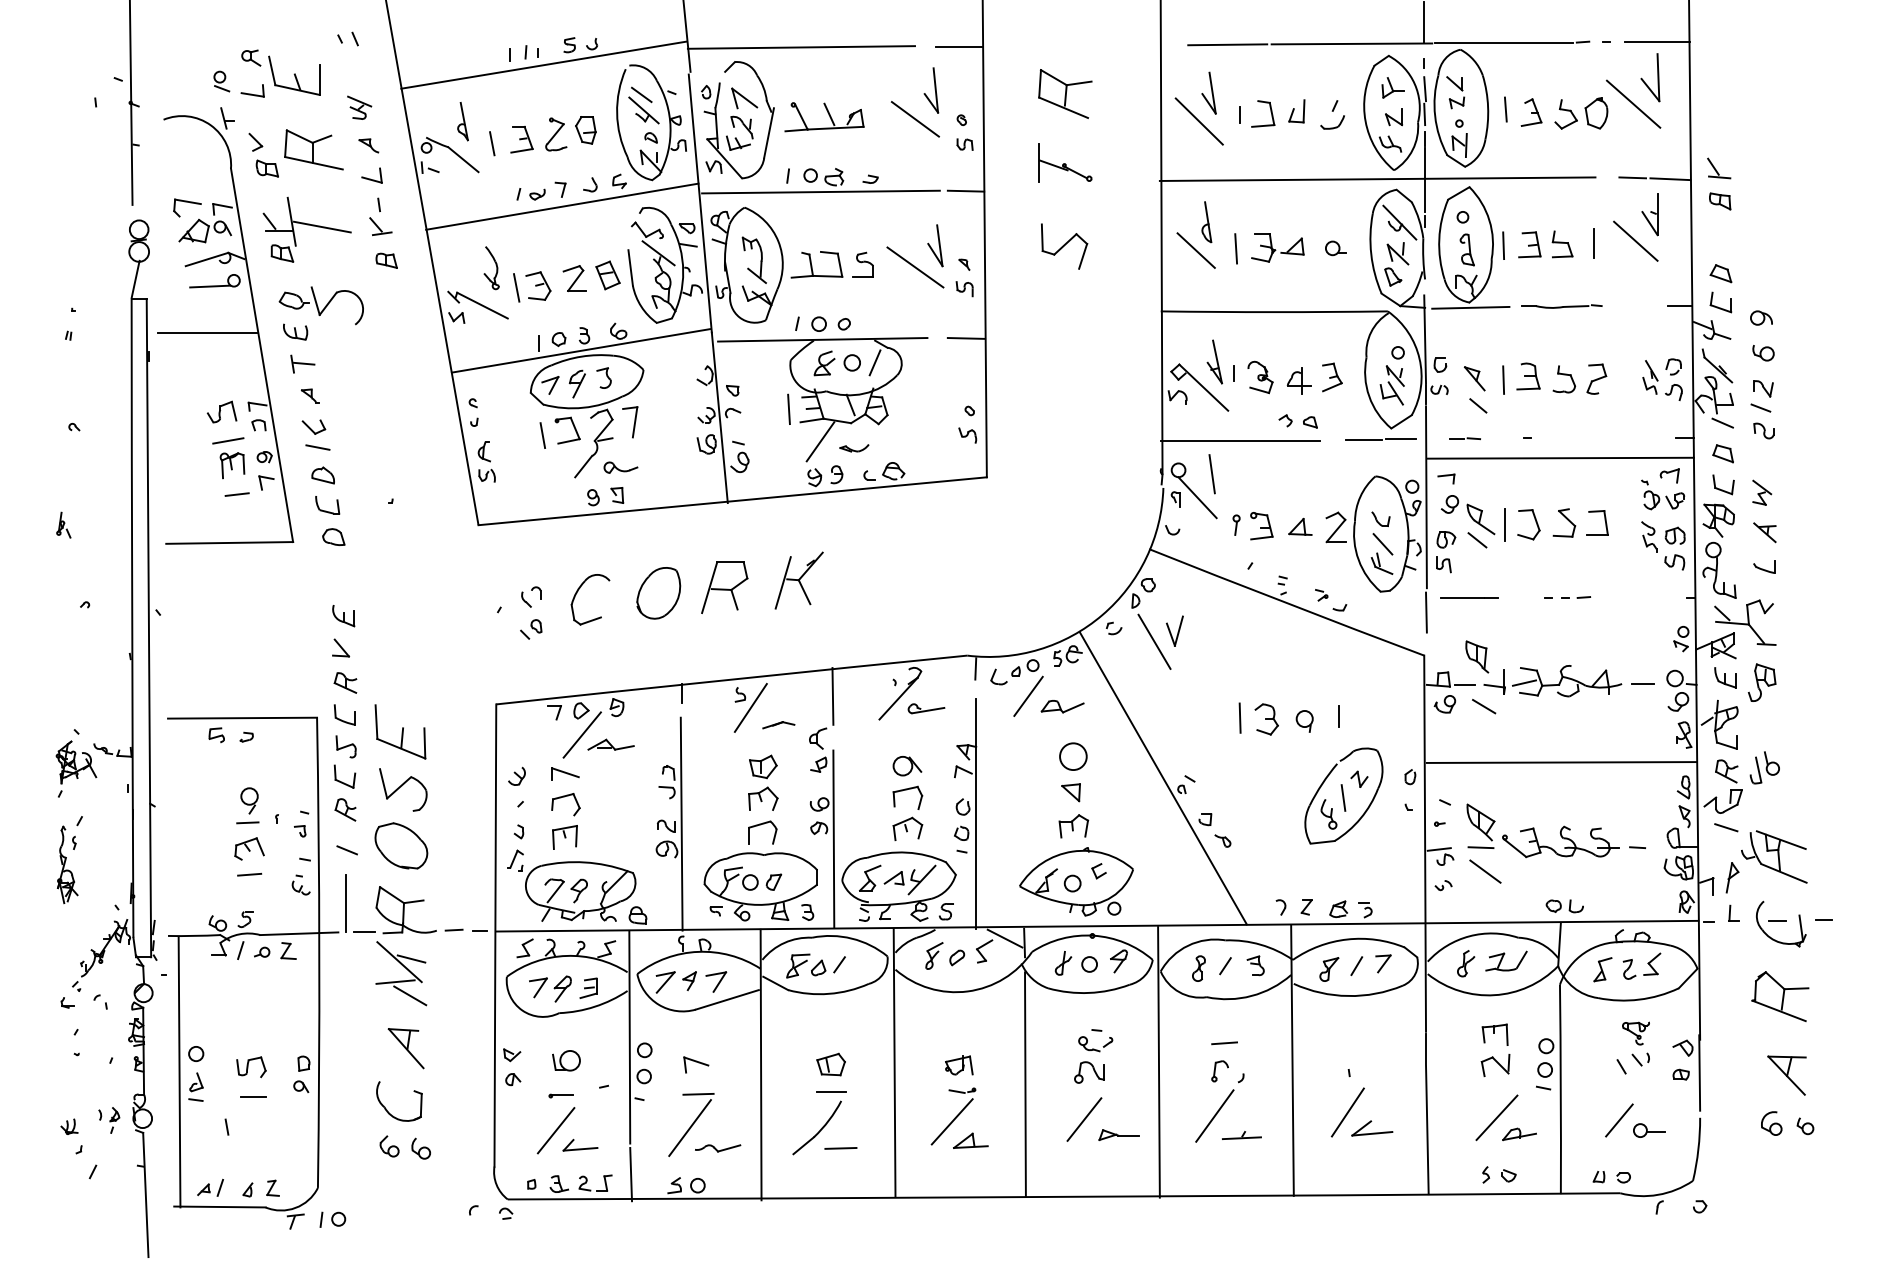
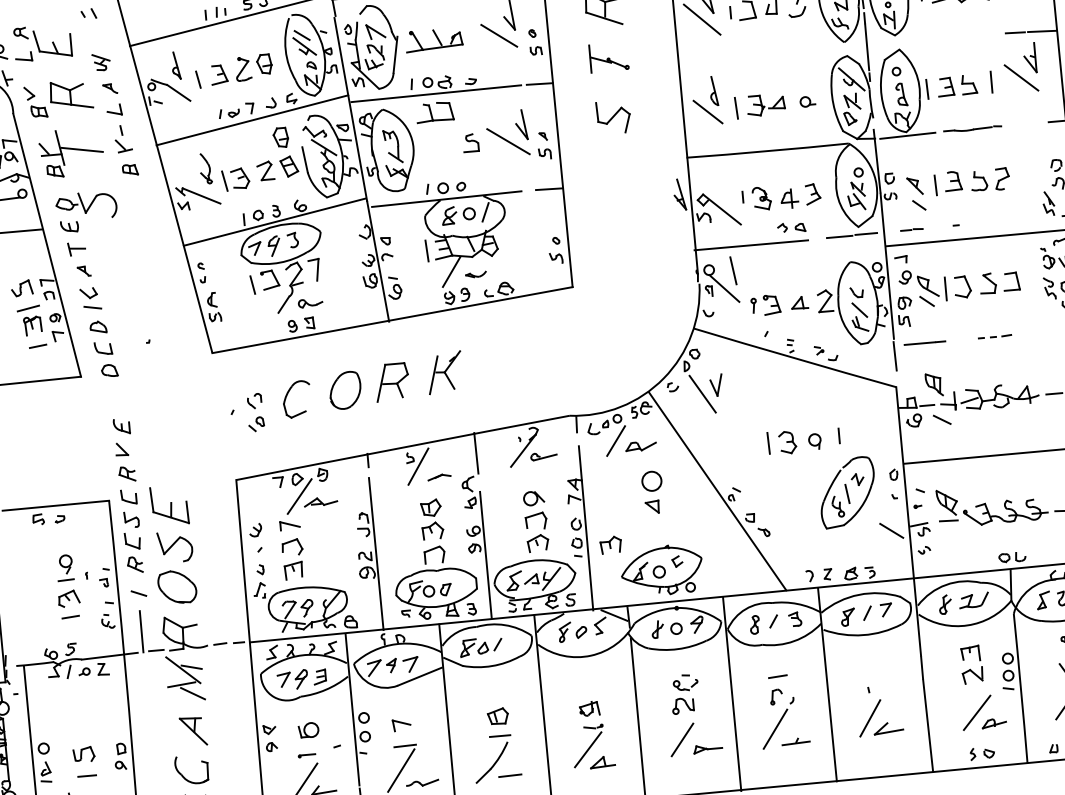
line: (1377, 178) -> (833, 49), removed
part: (599, 234) -> (280, 137), added
part: (816, 264) -> (434, 112), moved
part: (1214, 361) -> (679, 194), moved
part: (1650, 377) -> (1048, 203), moved
part: (1073, 826) -> (610, 545), moved
line: (1485, 871) -> (891, 530), moved

